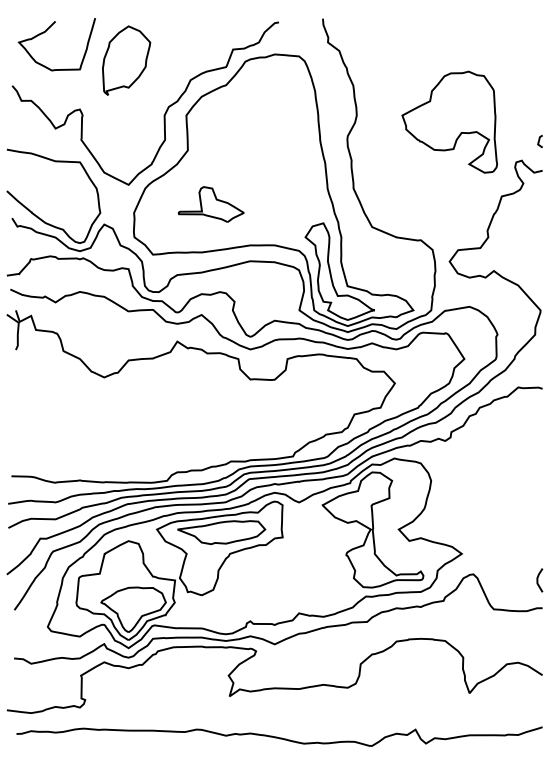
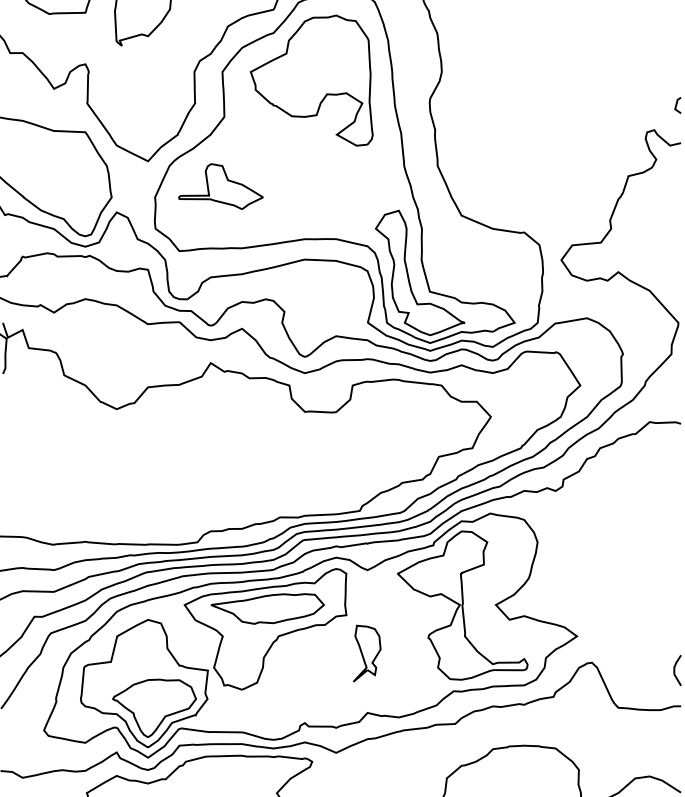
part: (449, 121) -> (311, 79), moved
part: (210, 204) -> (220, 186), moved
part: (298, 566) -> (366, 652), added

